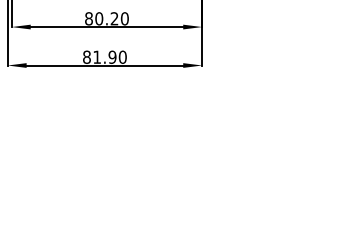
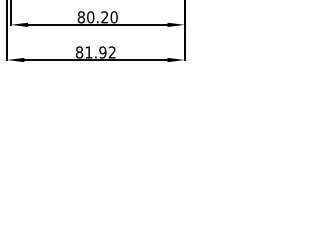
text: (122, 56) -> (111, 51), 81.90 -> 81.92

